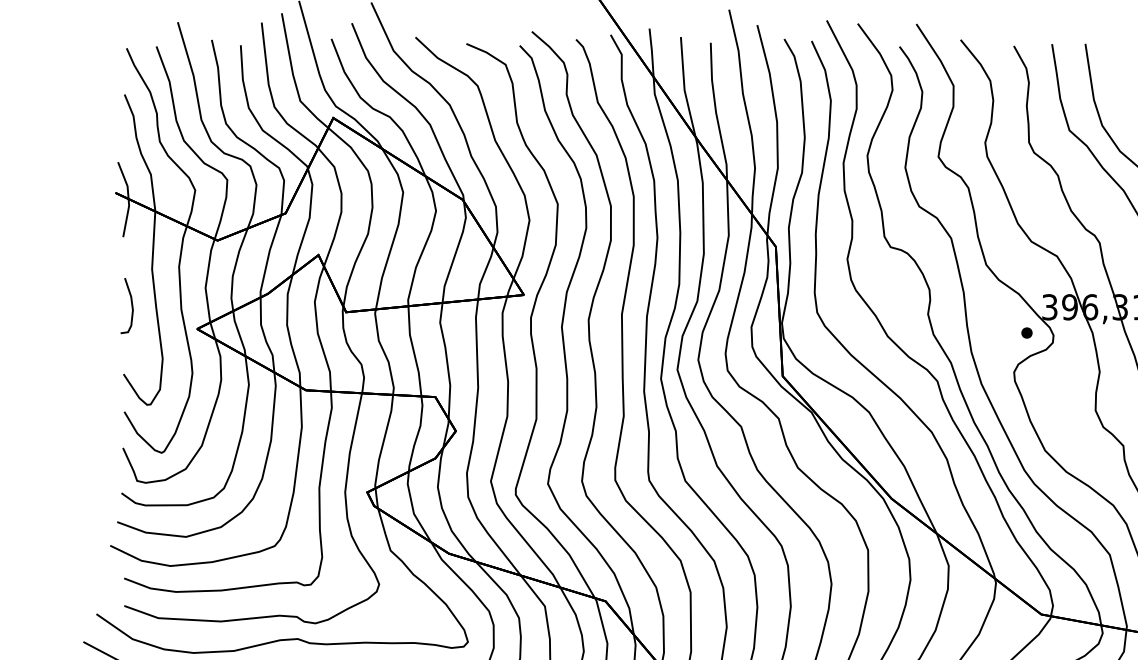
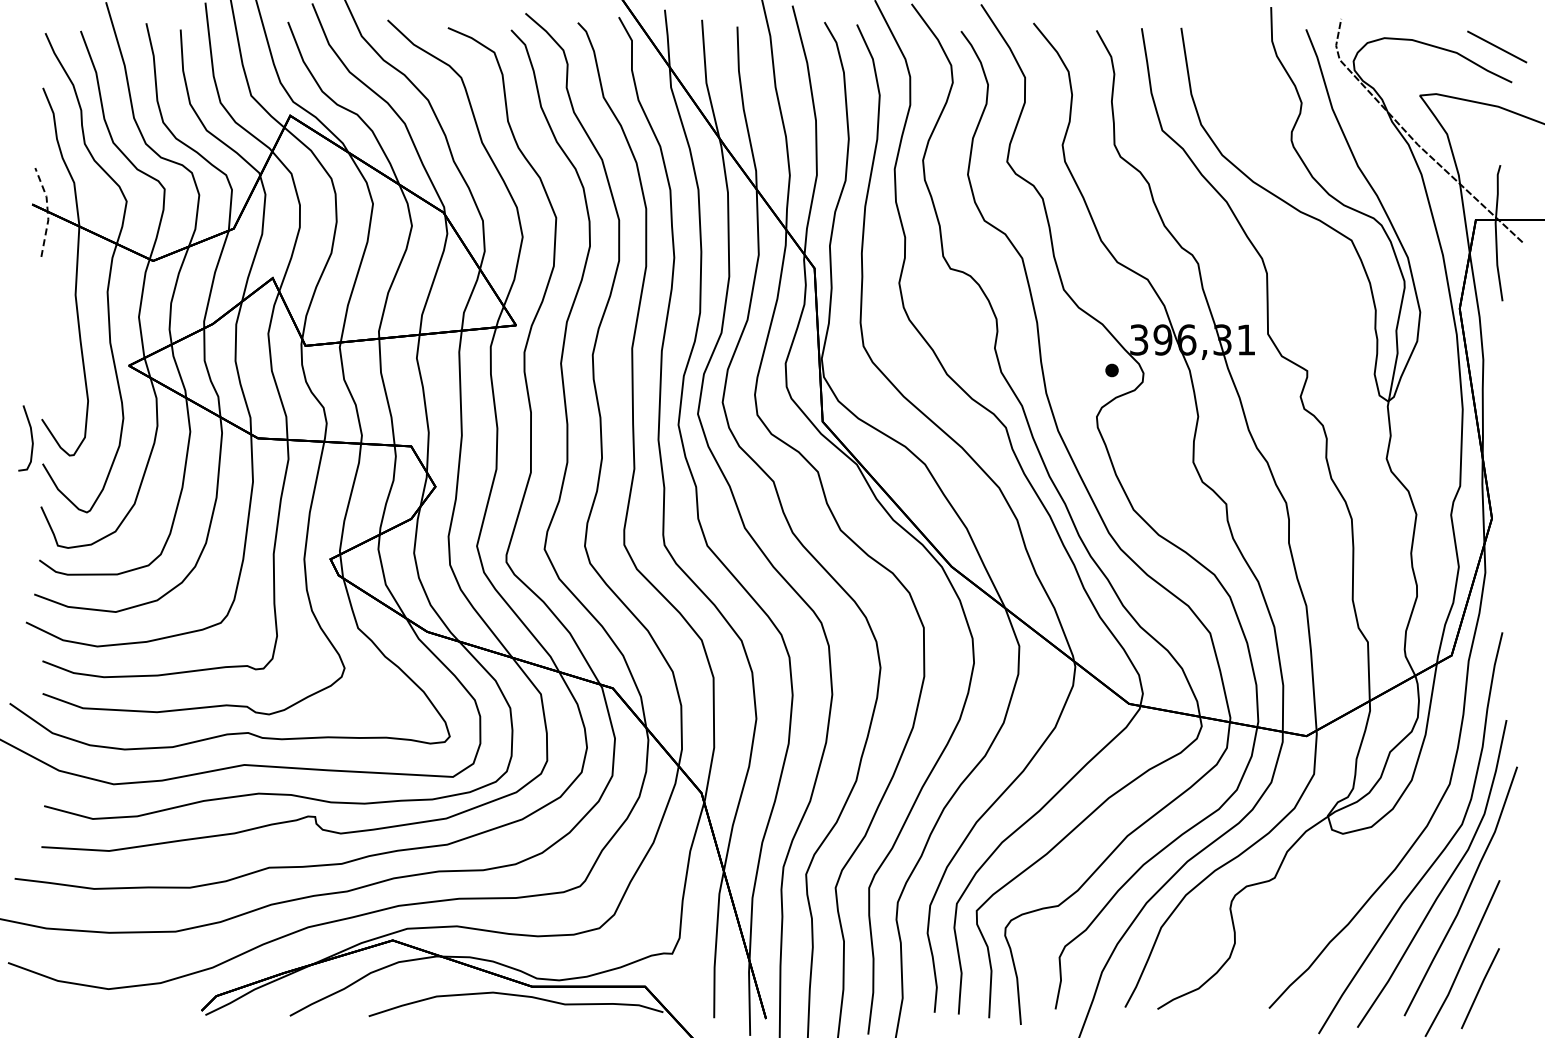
line: (128, 198) -> (47, 211), solid -> dashed
curve: (131, 306) -> (31, 438), moved

